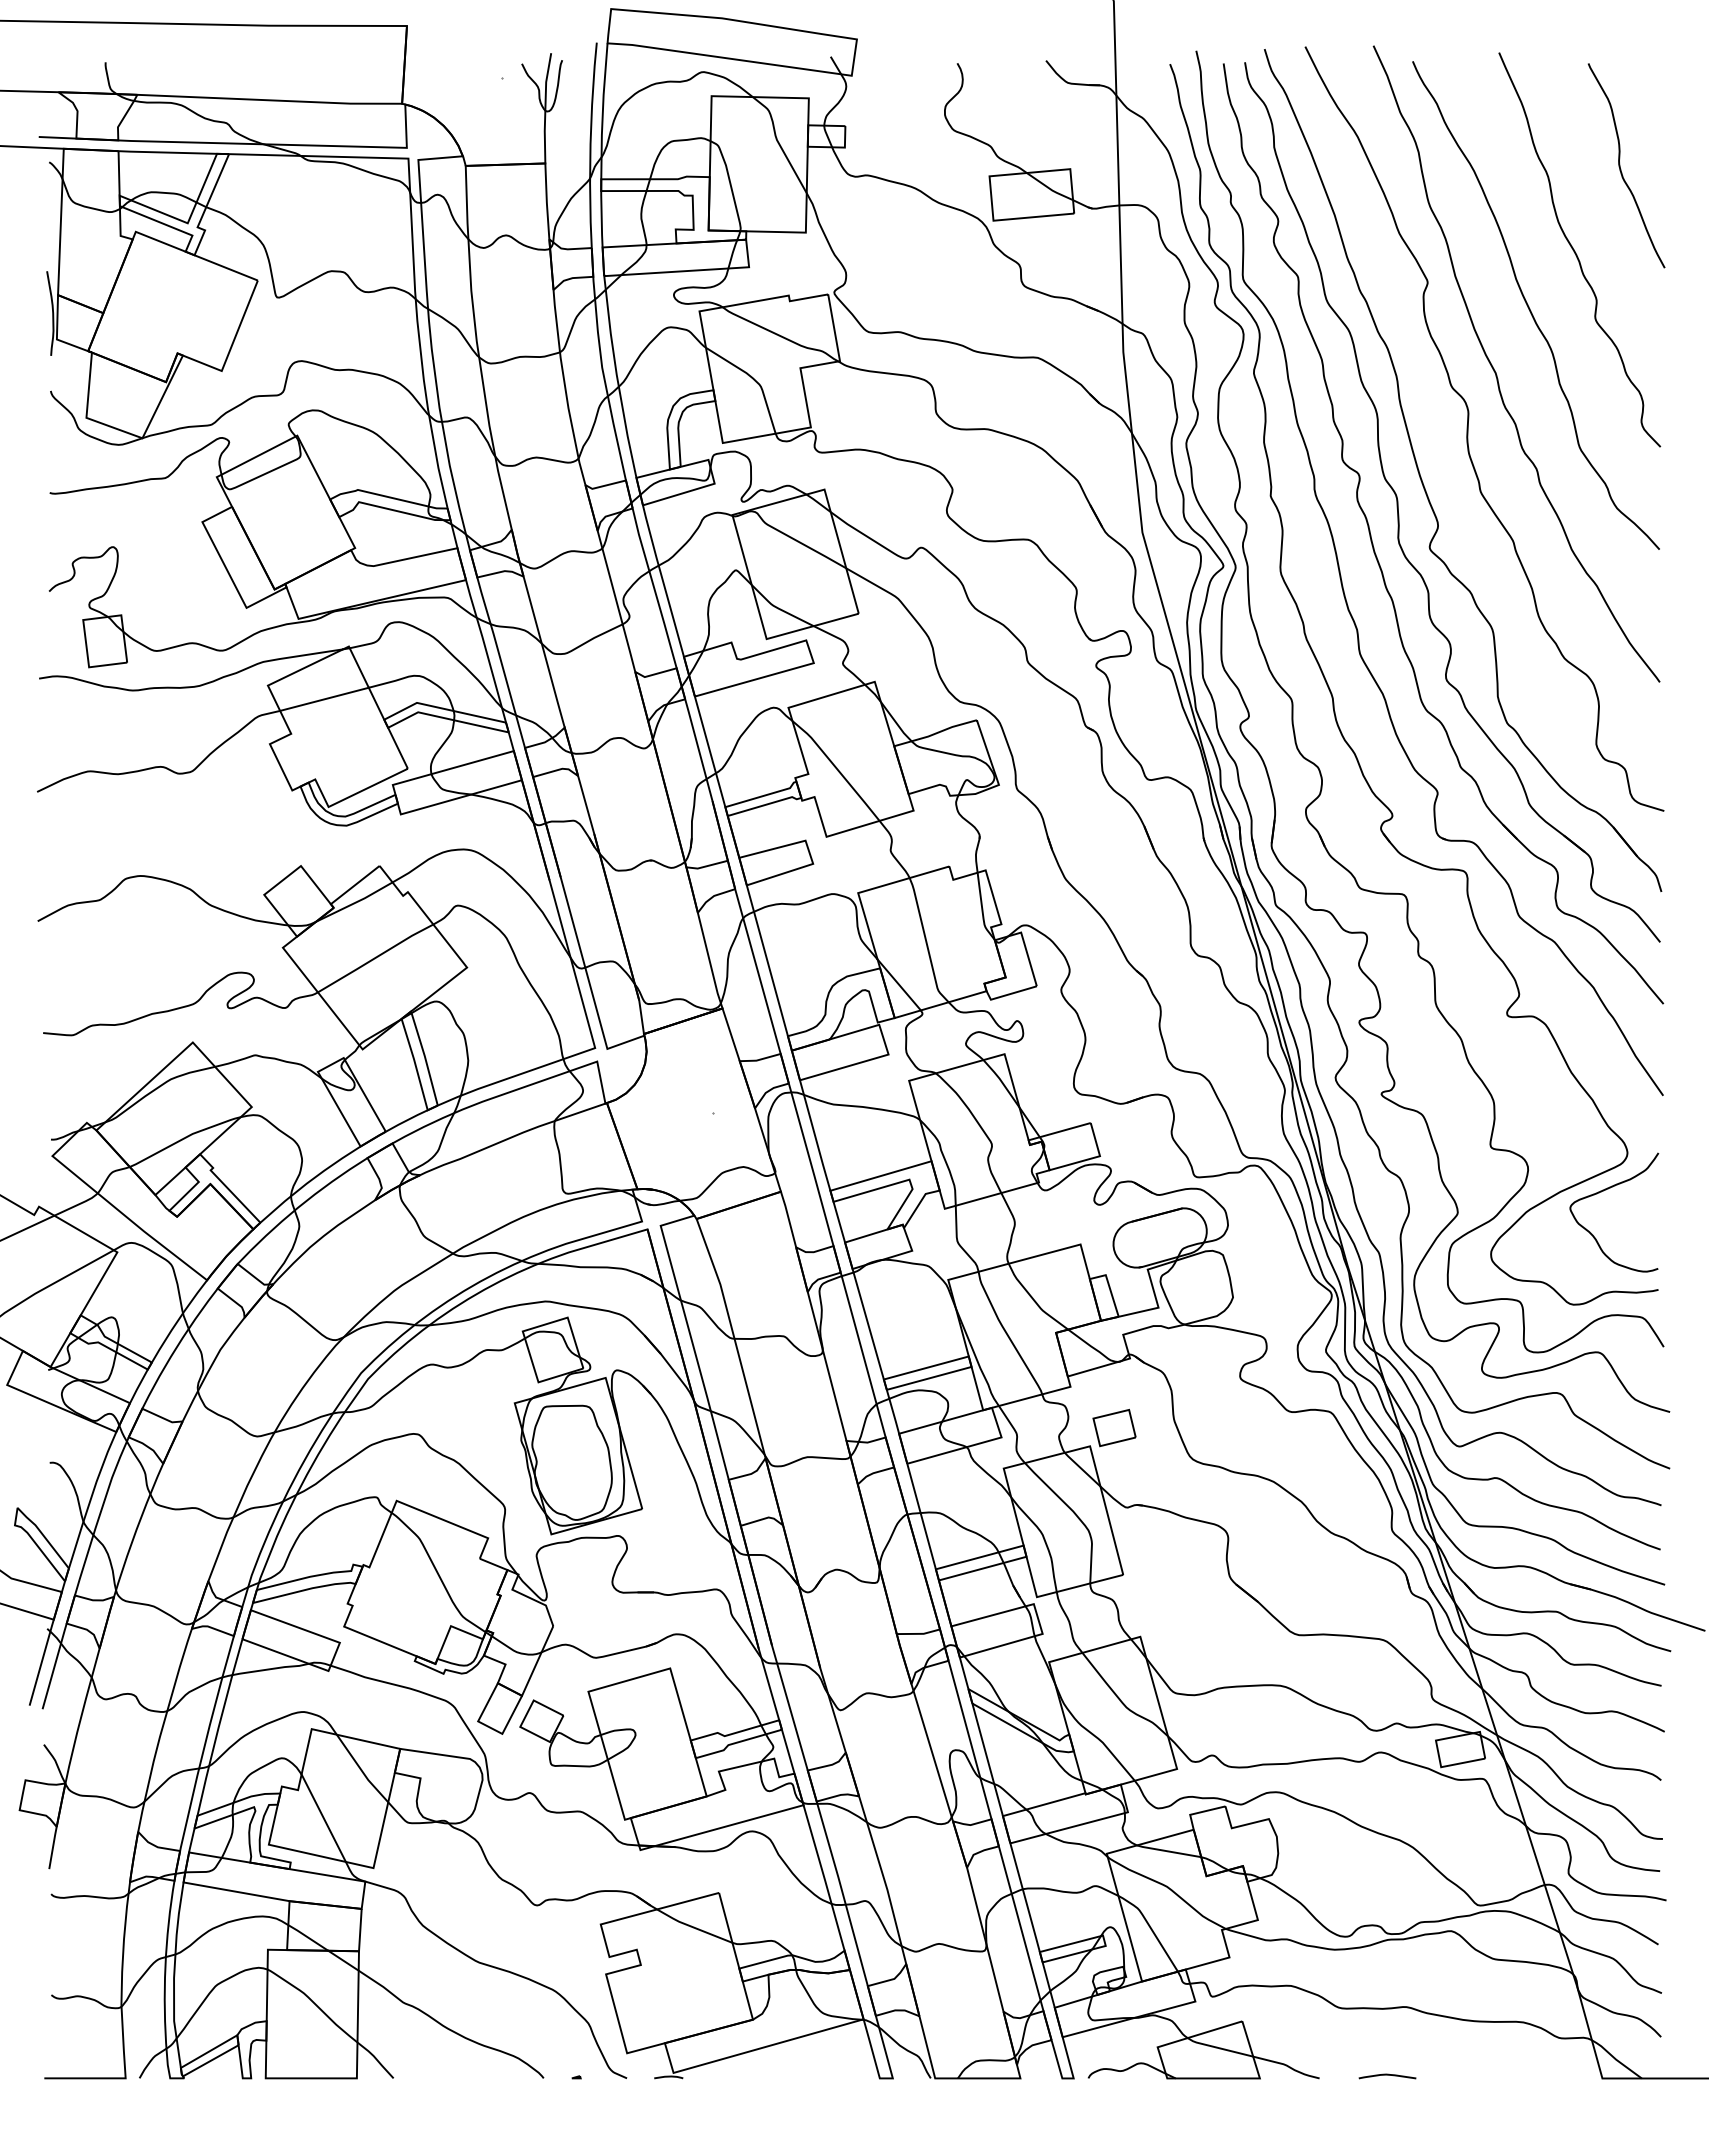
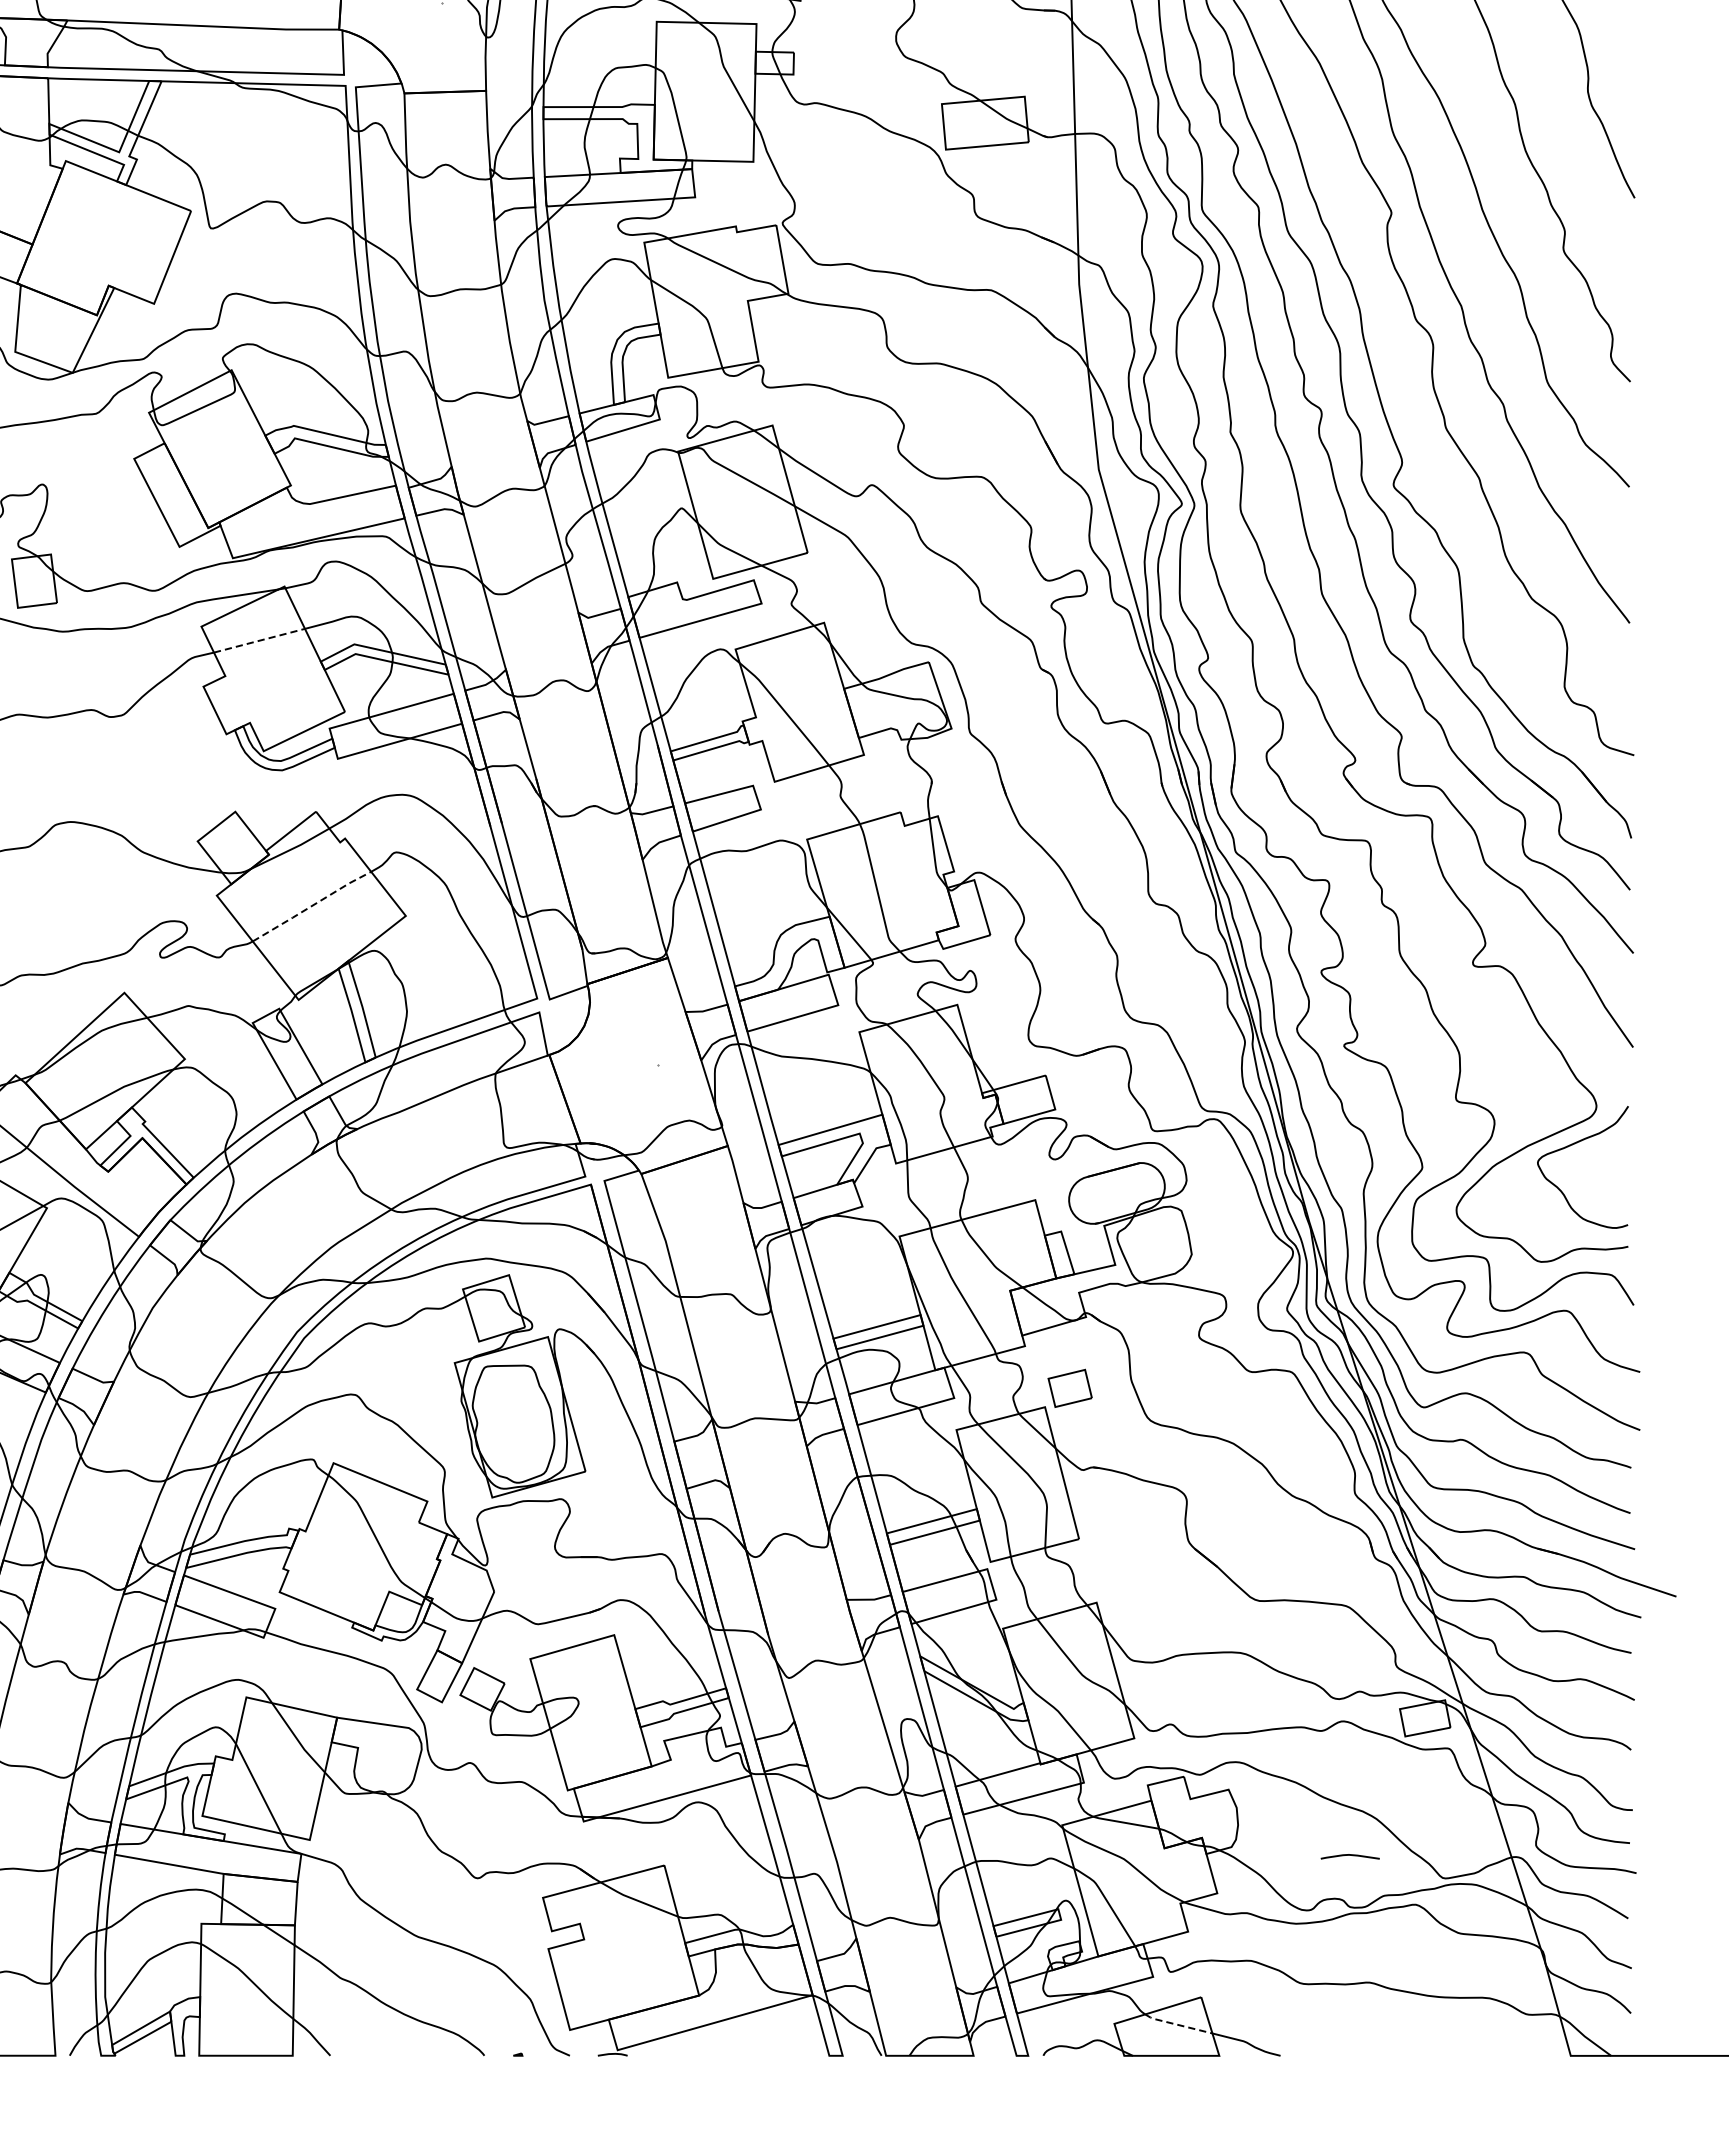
line: (324, 699) -> (259, 640), solid -> dashed
line: (375, 957) -> (311, 905), solid -> dashed
line: (1219, 2048) -> (1177, 2025), solid -> dashed
curve: (1387, 2075) -> (1350, 1855), moved

